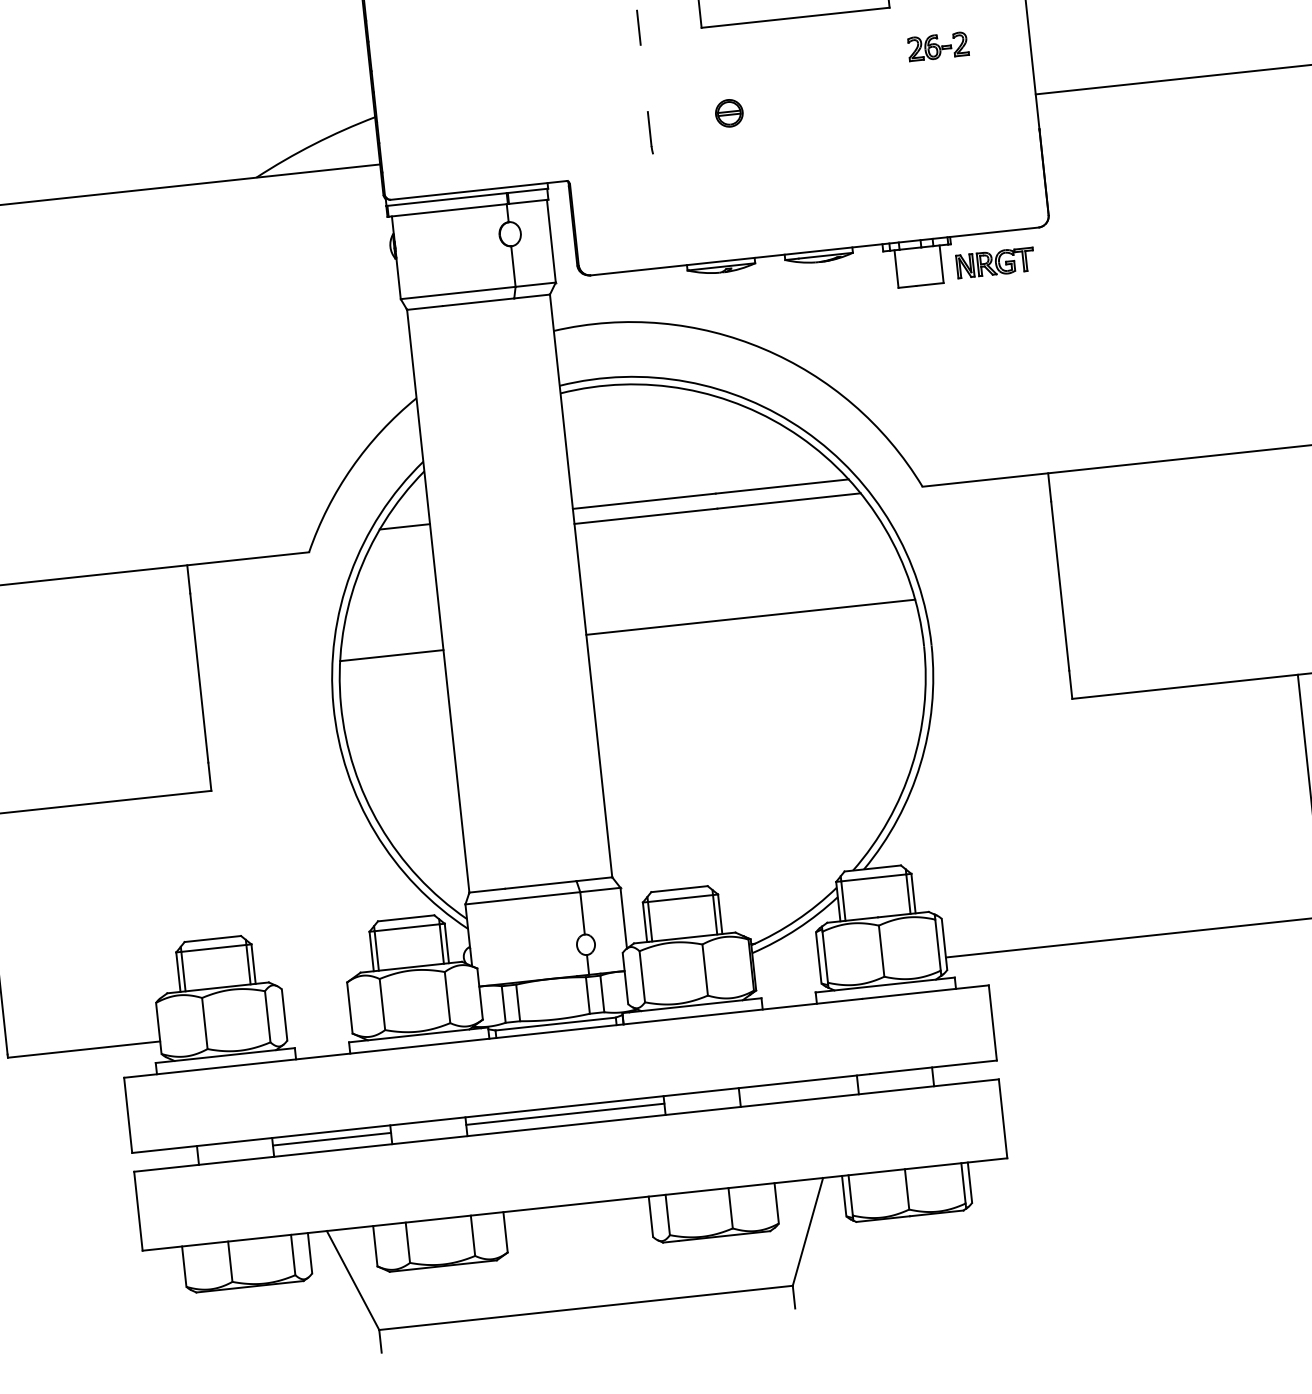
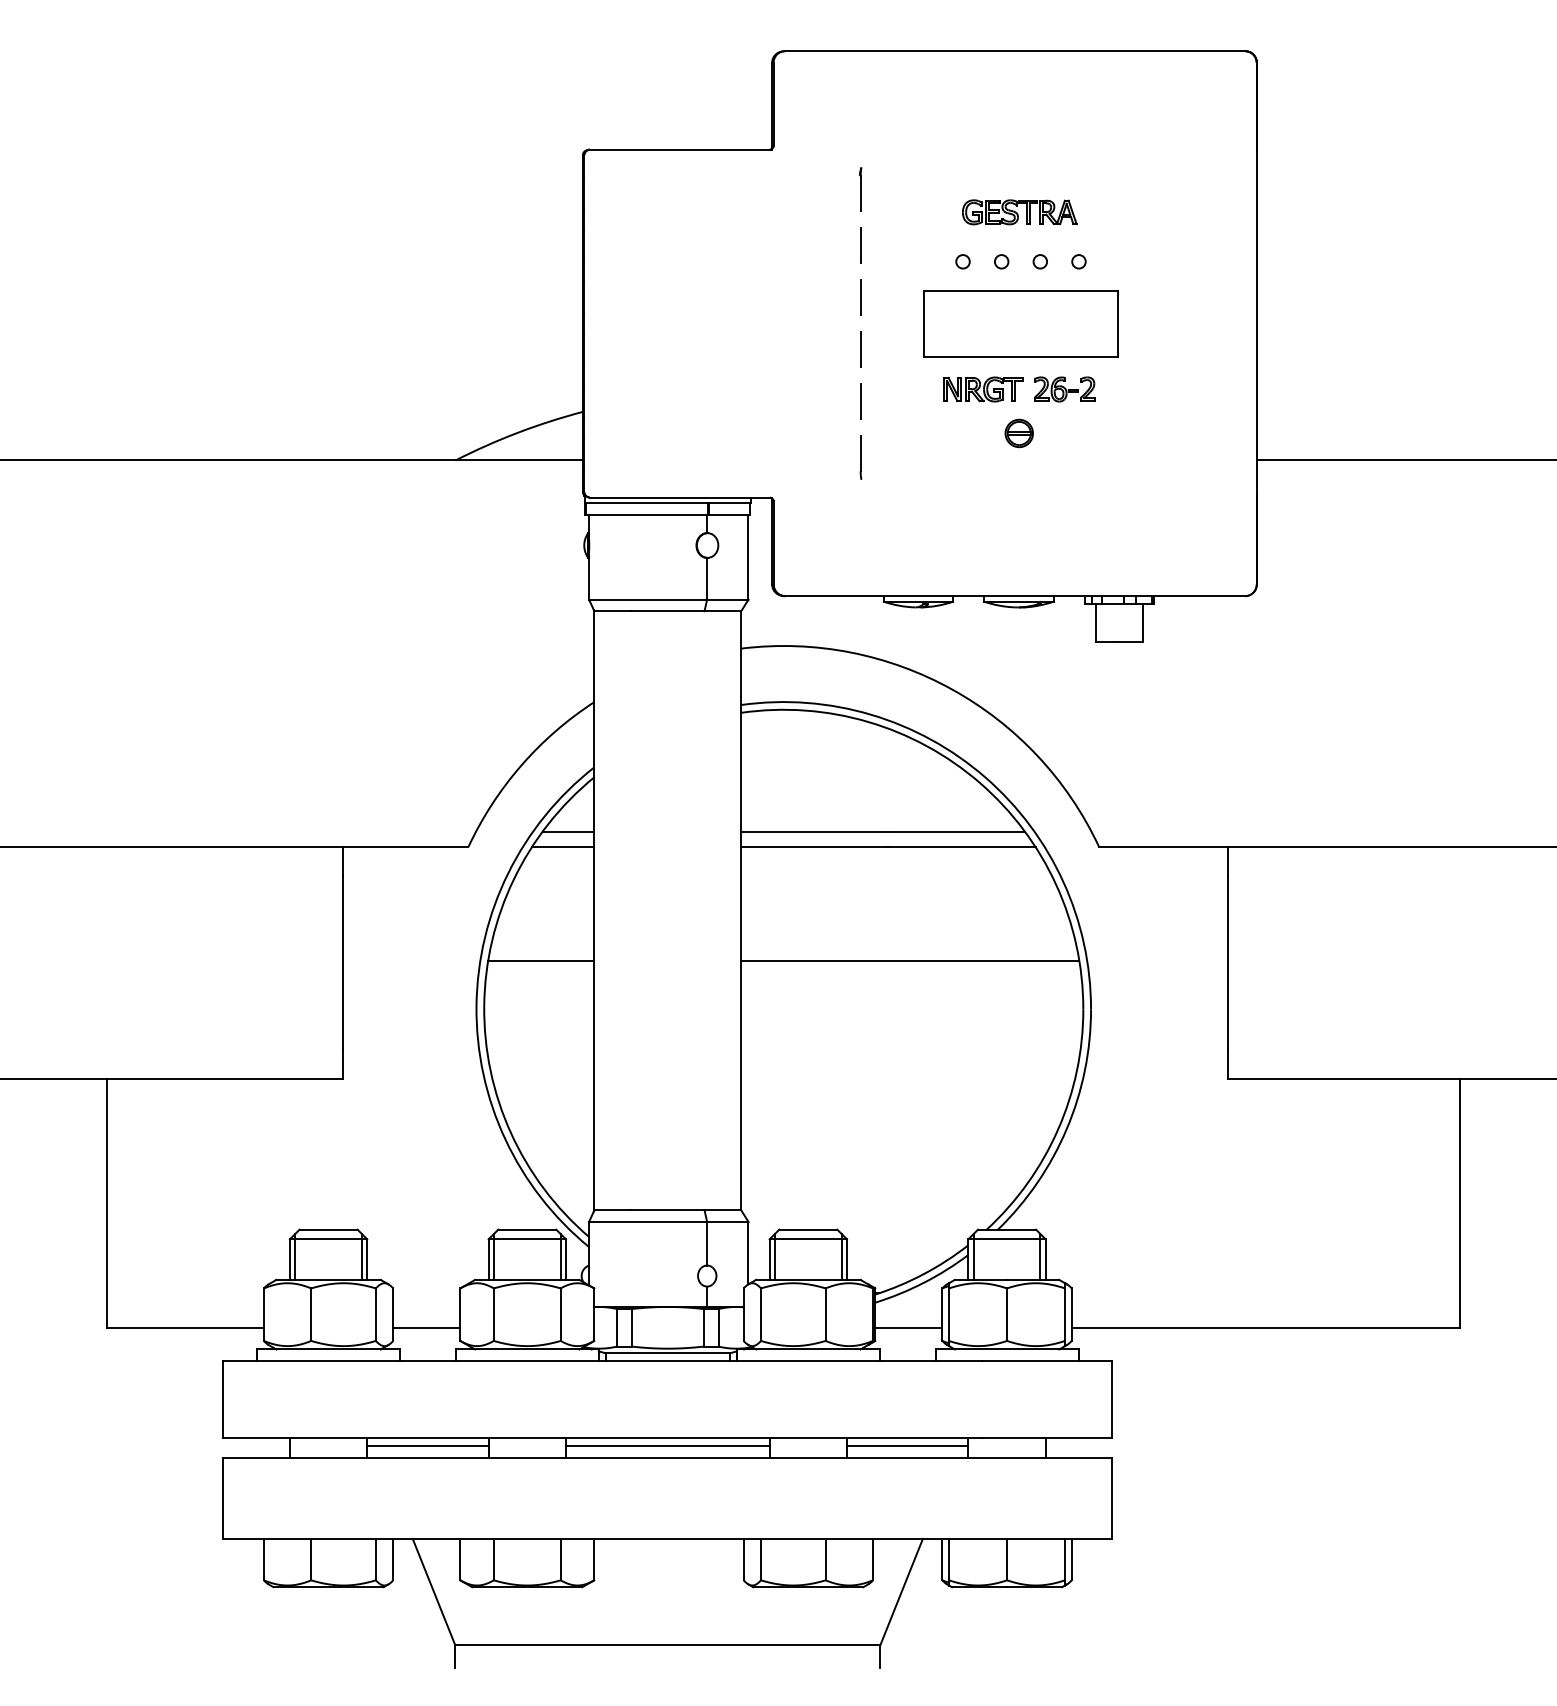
part: (937, 46) -> (1064, 389), moved
line: (644, 78) -> (860, 401), added
part: (728, 113) -> (1018, 433), moved
part: (995, 263) -> (983, 389), moved
line: (401, 542) -> (563, 847), added
line: (787, 974) -> (908, 1328), added
line: (318, 1024) -> (426, 1328), added
line: (798, 1089) -> (907, 1446), added

